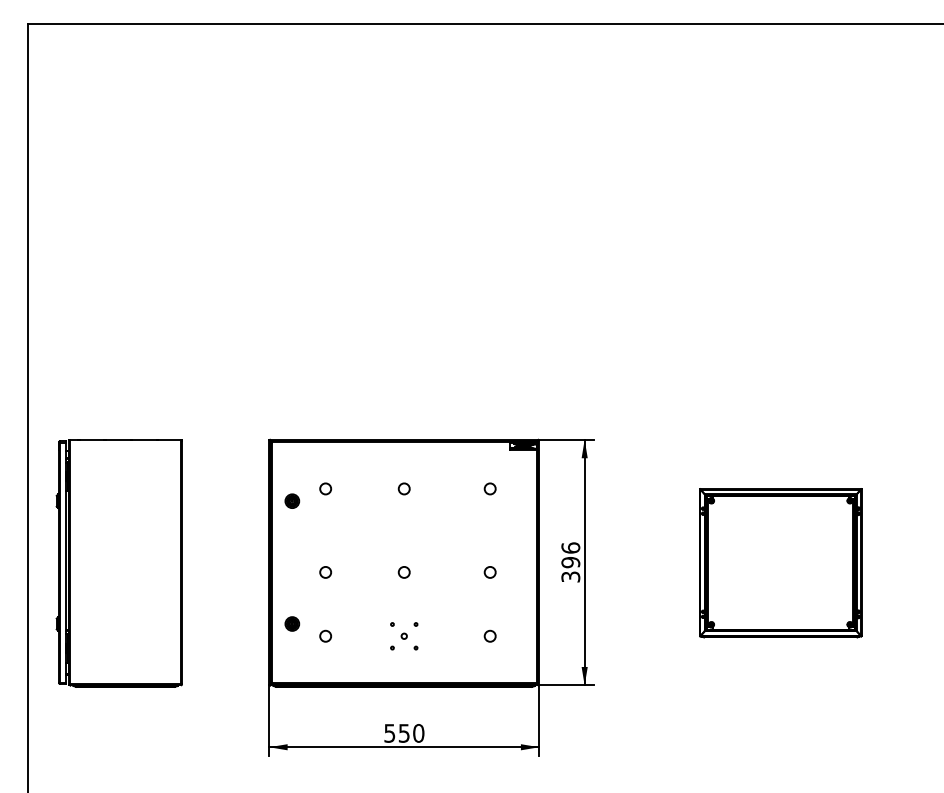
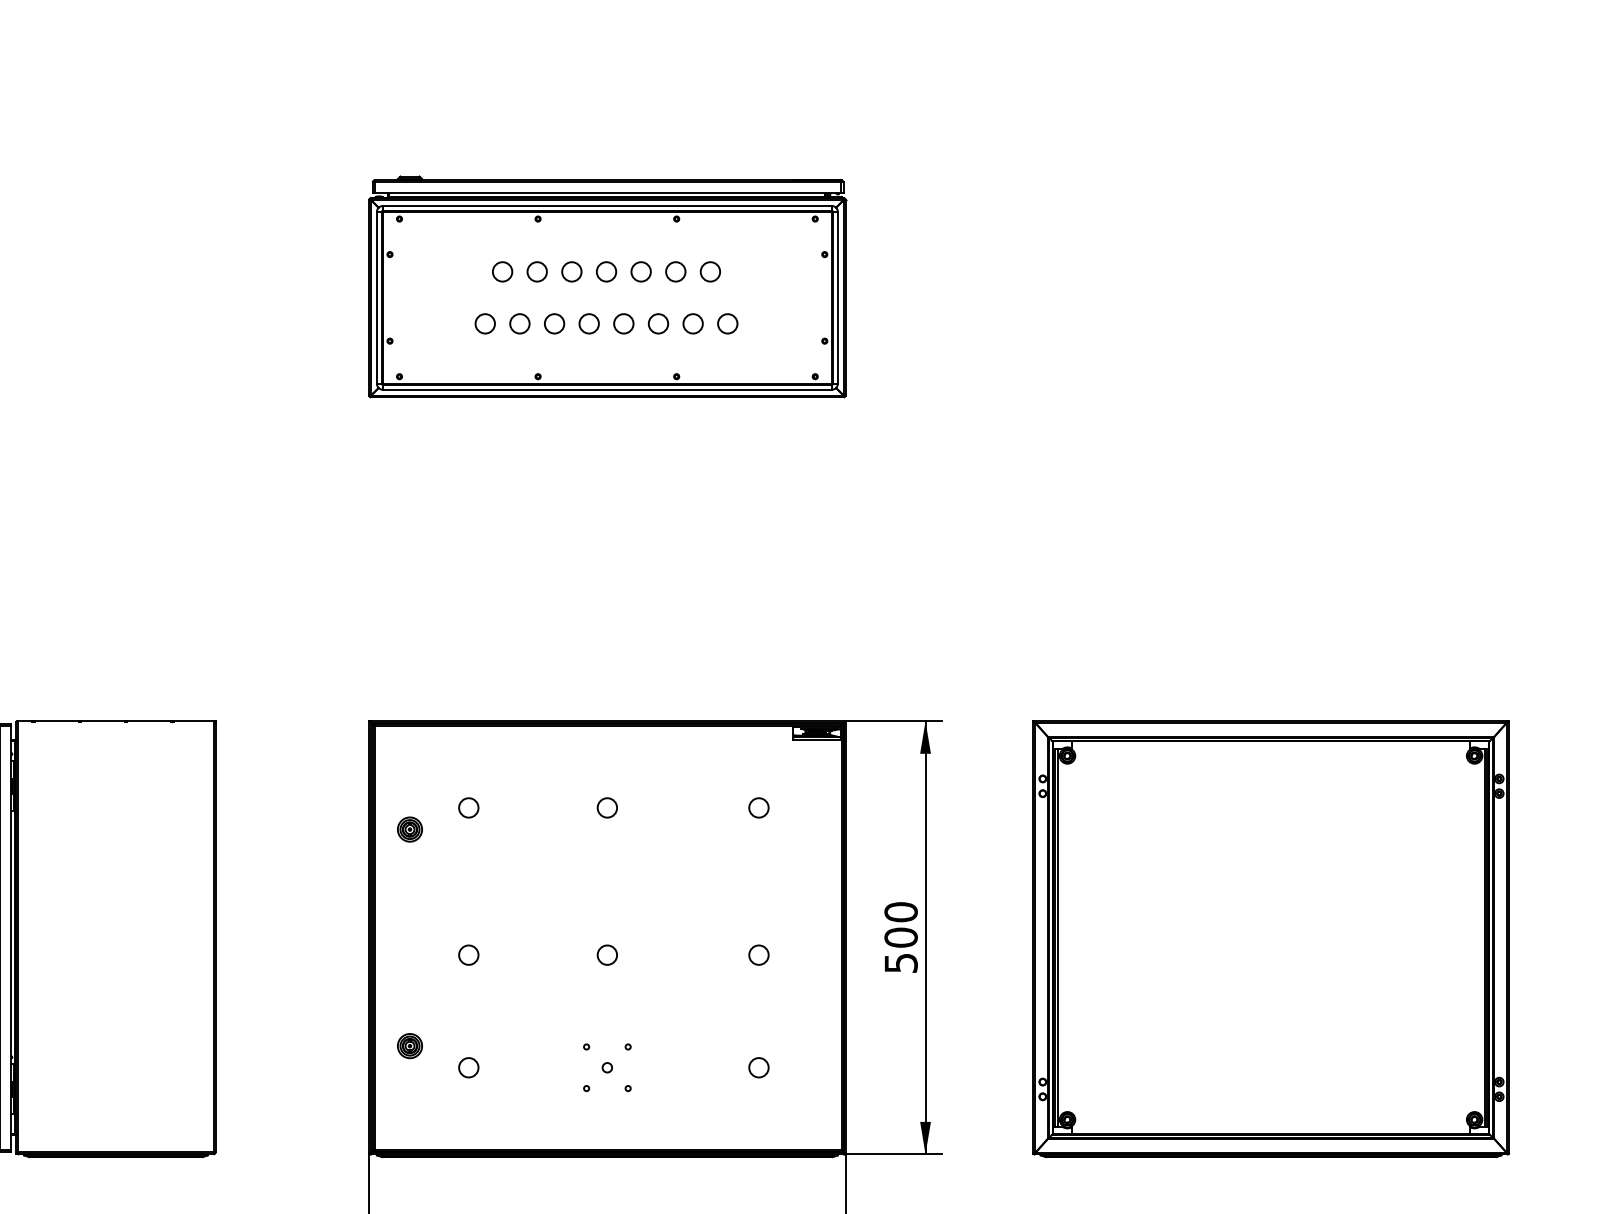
part: (404, 192) -> (607, 285), added
text: (570, 561) -> (900, 935), 396 -> 500
part: (780, 562) -> (1270, 937), size x1.67

